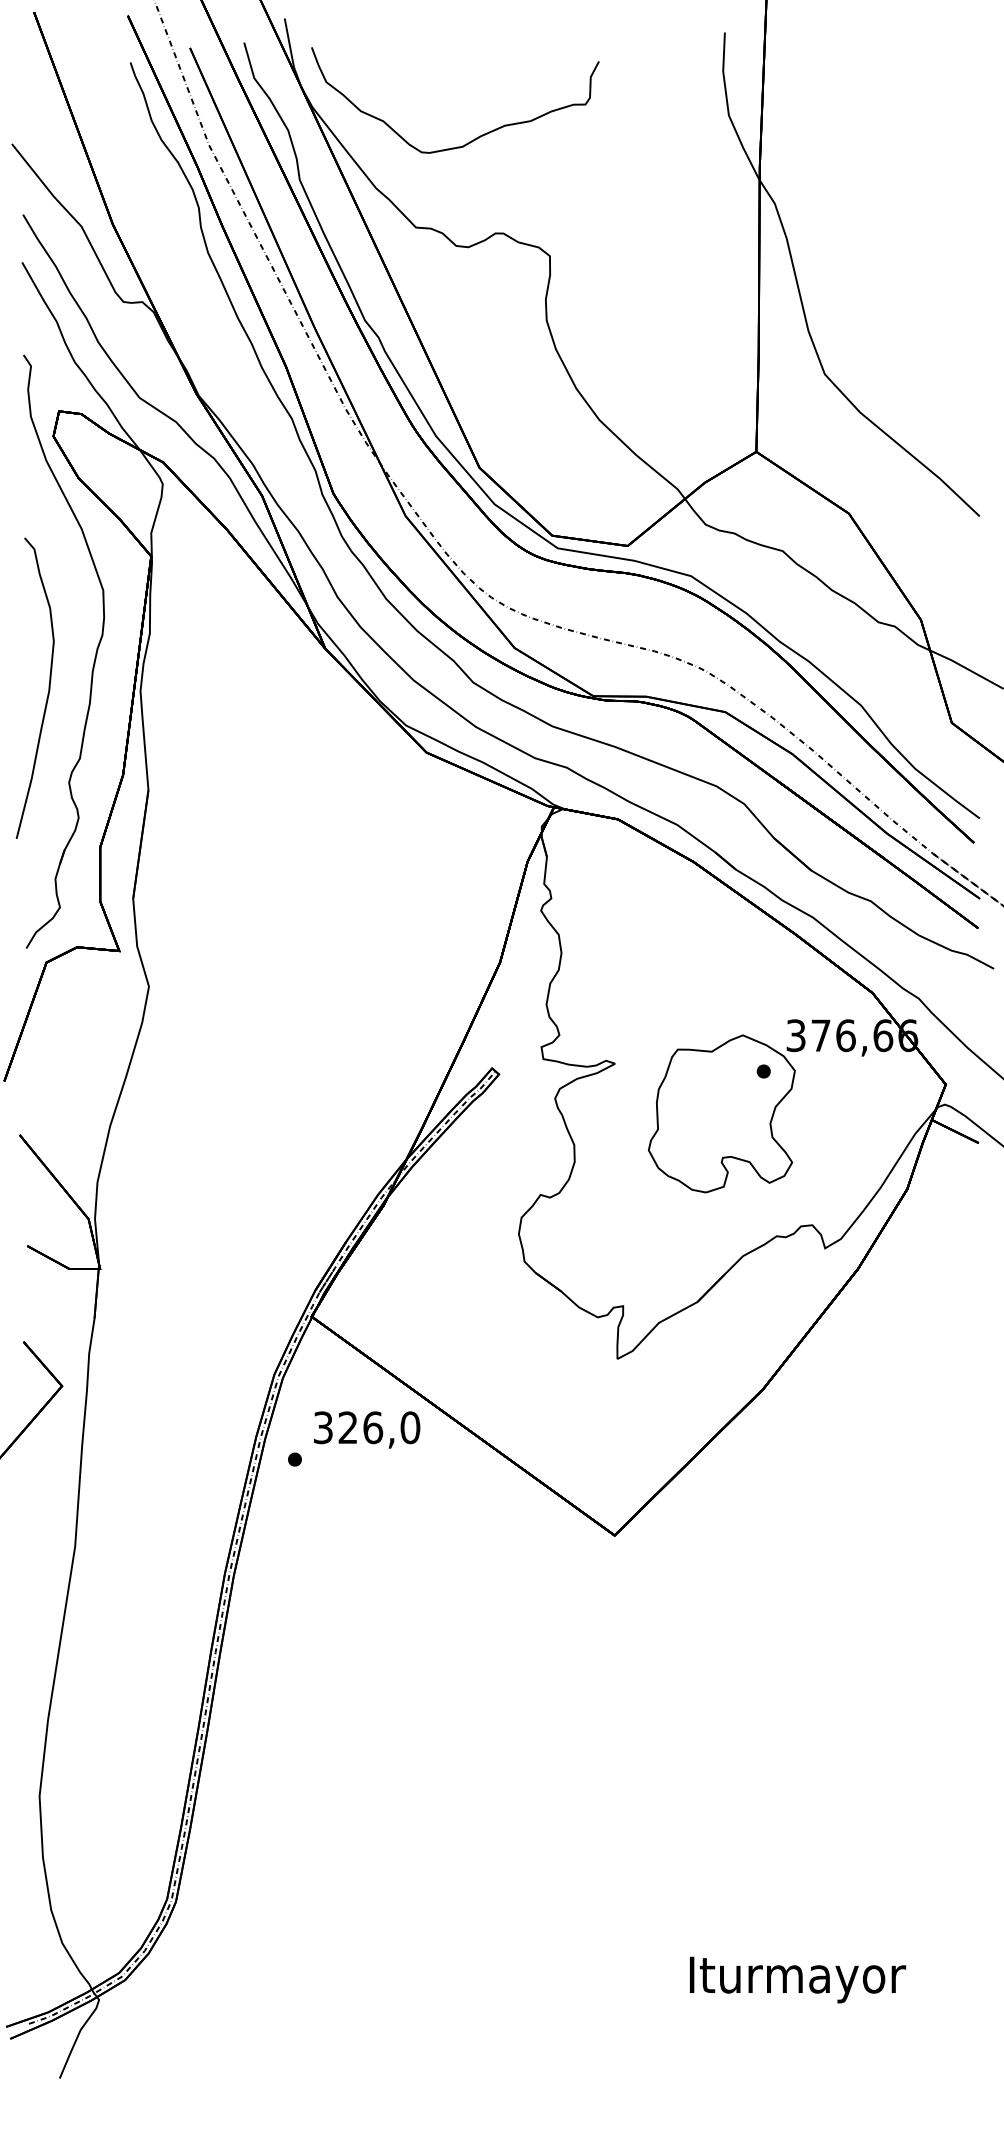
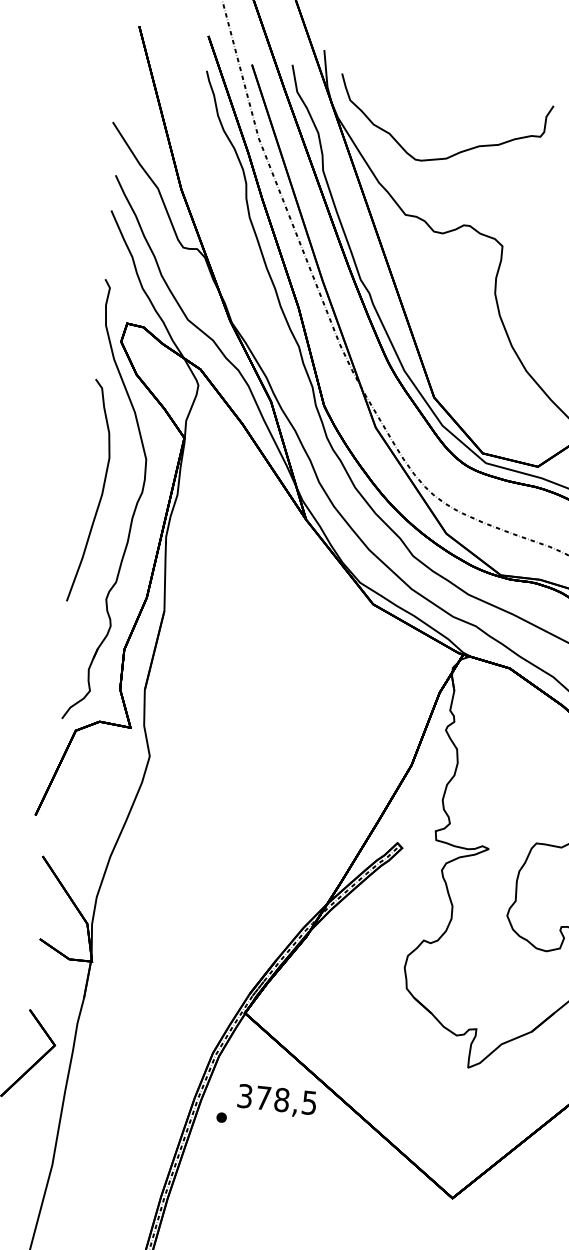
curve: (48, 687) -> (101, 491), moved
text: (379, 1427) -> (286, 1100), 326,0 -> 378,5

